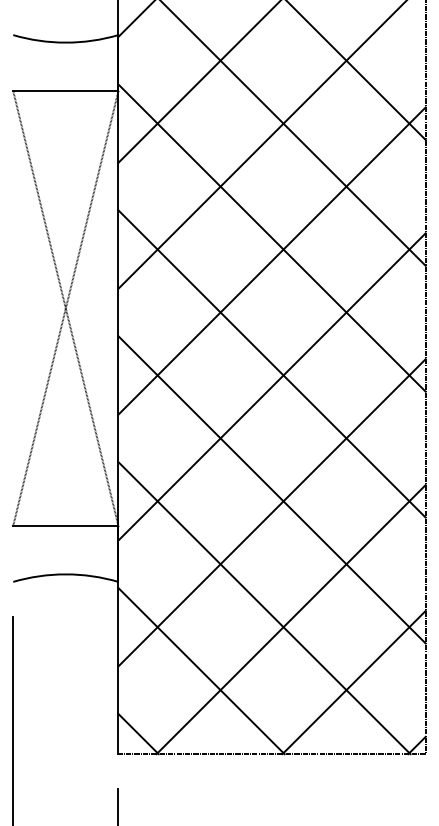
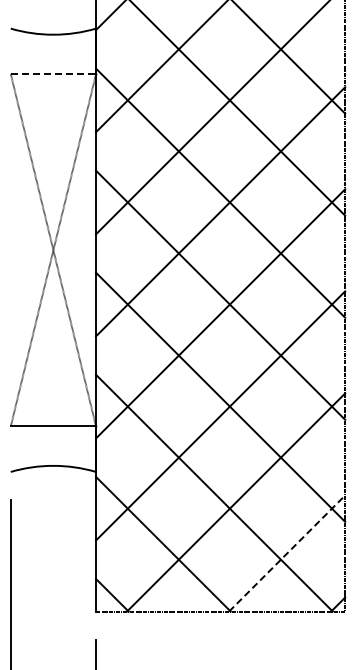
line: (65, 91) -> (53, 74), solid -> dashed
line: (354, 682) -> (287, 553), solid -> dashed

